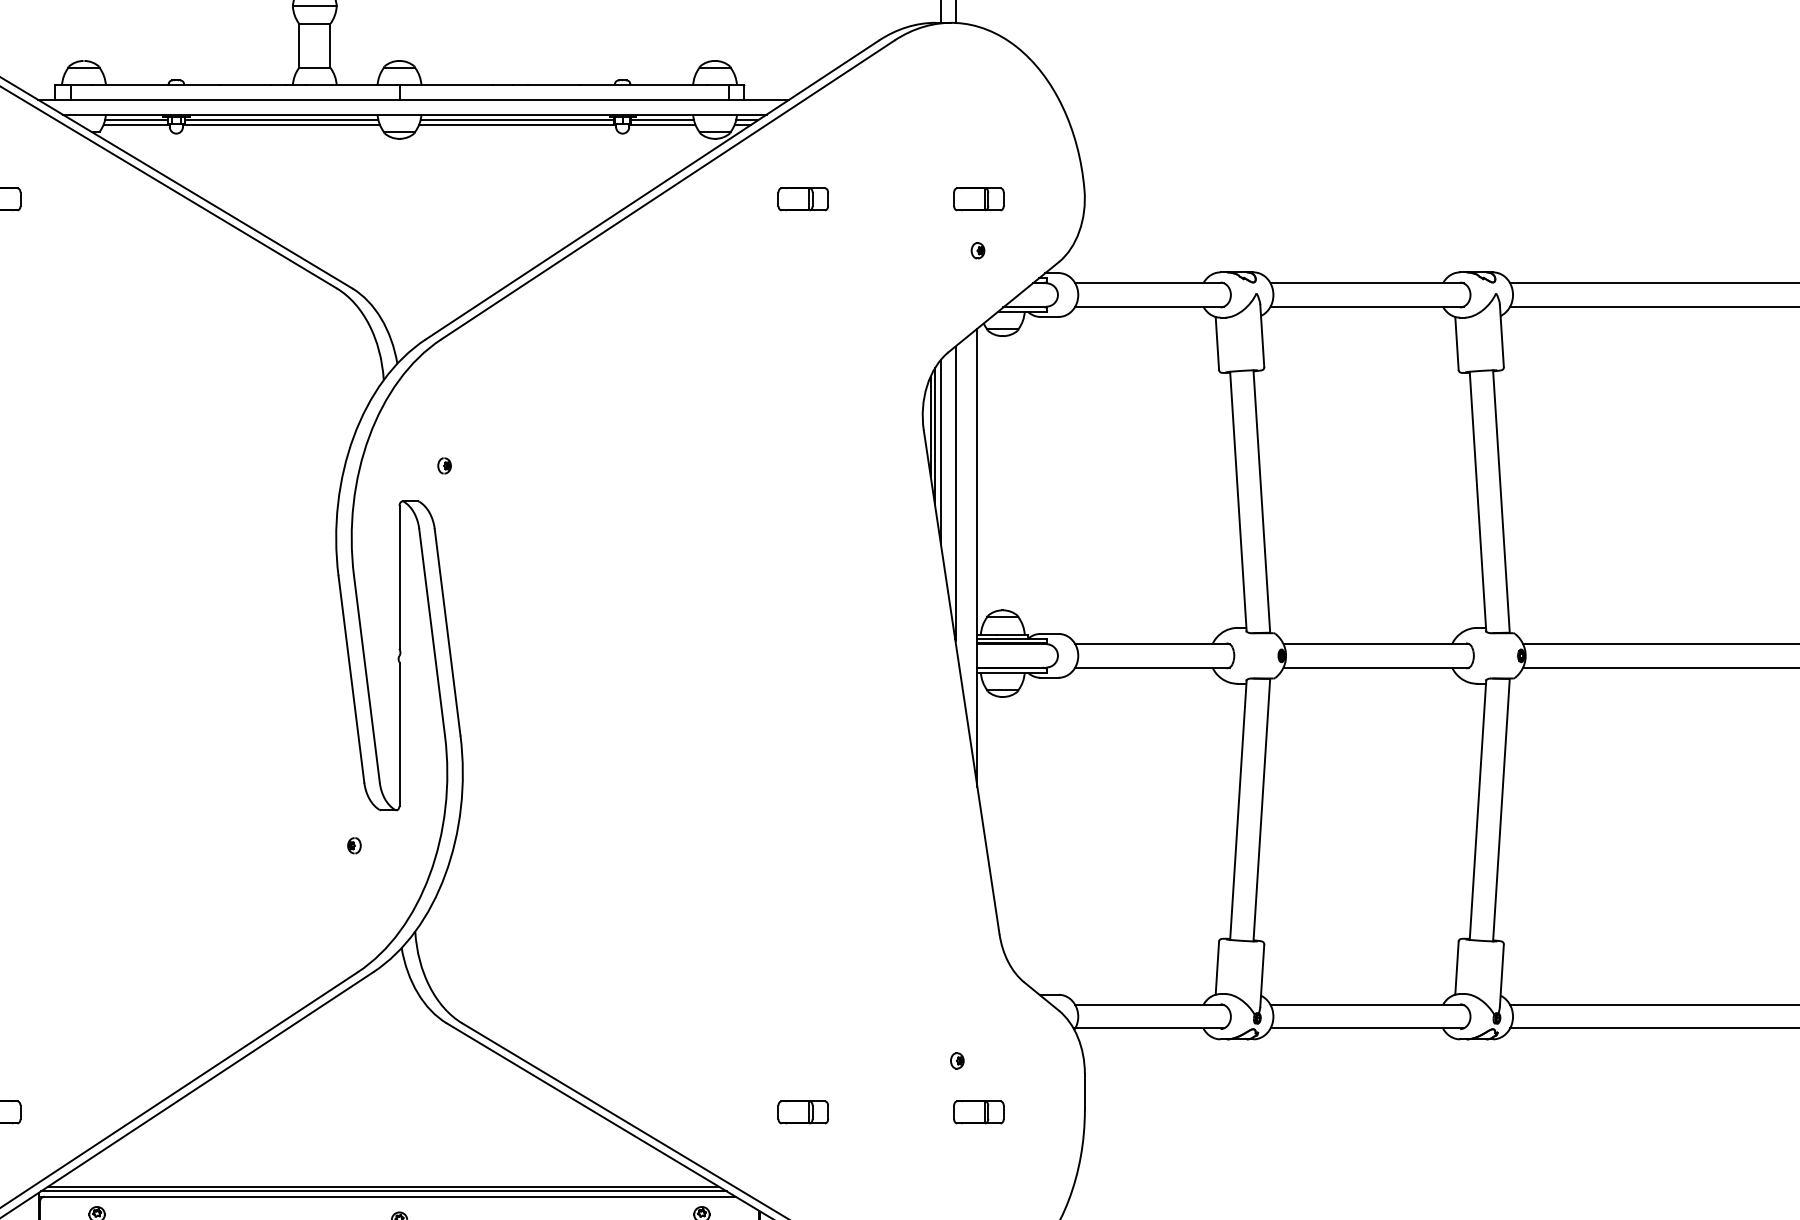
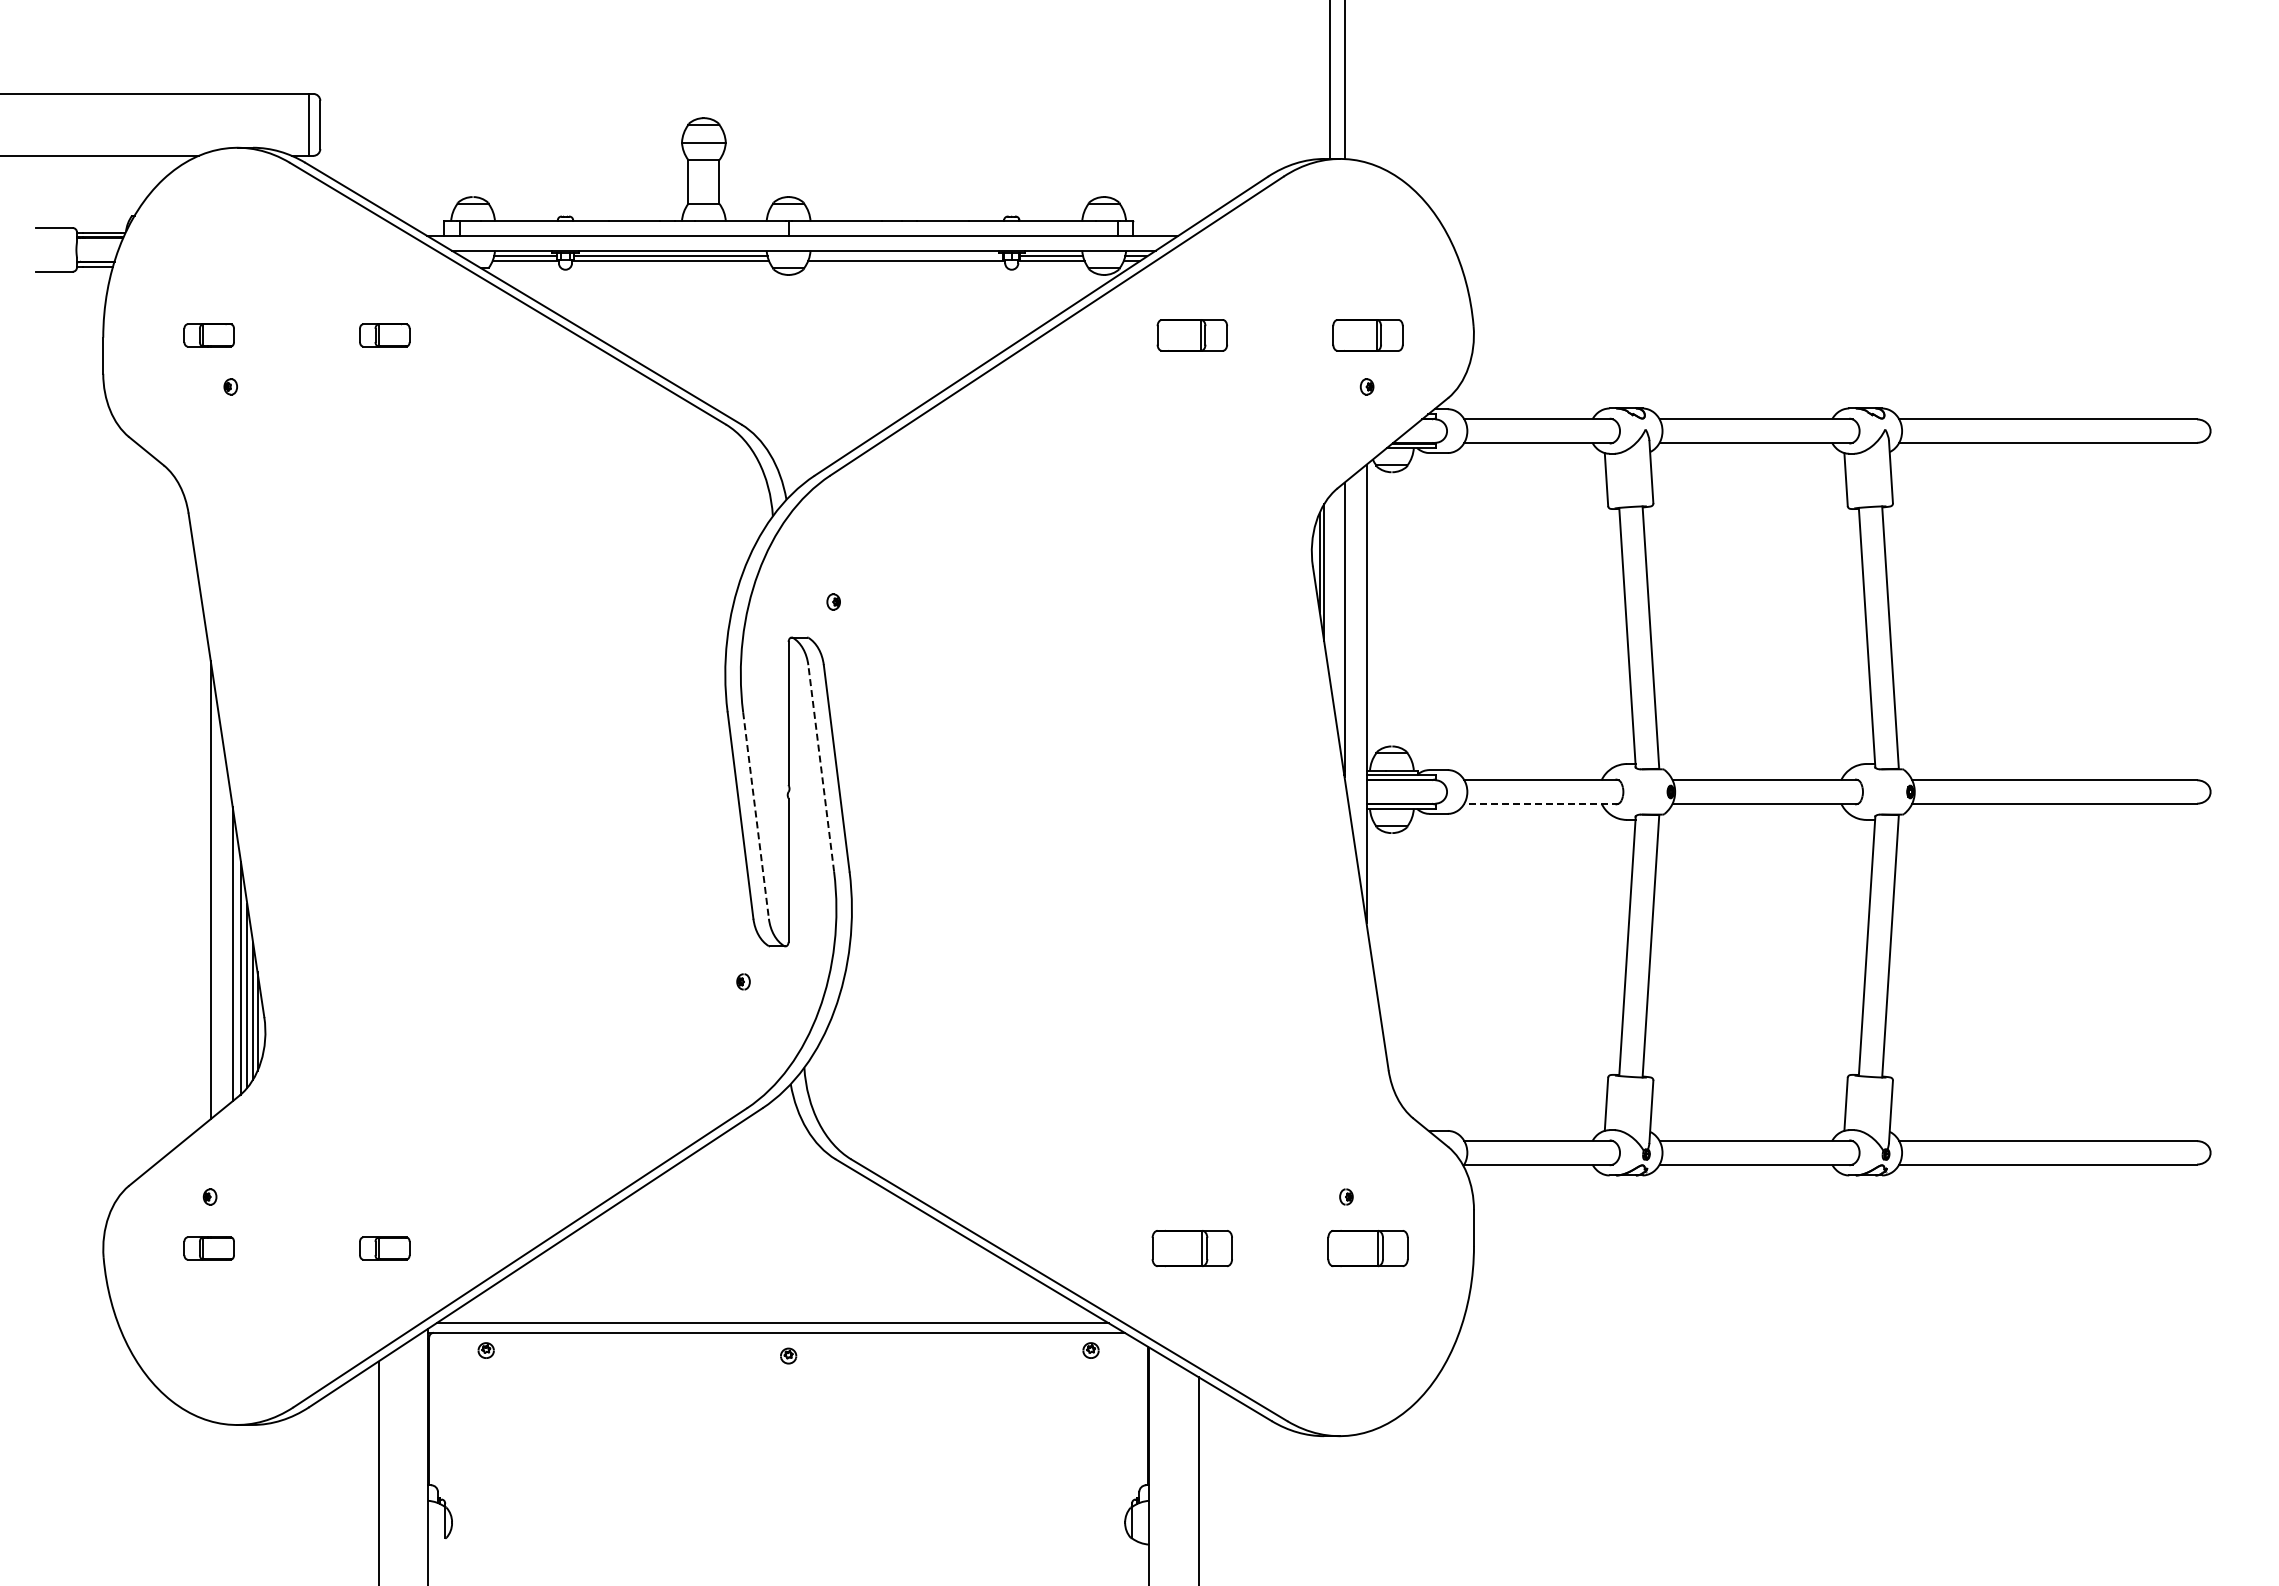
line: (517, 120) -> (906, 256), removed
part: (803, 199) -> (1192, 335), size x1.4
part: (978, 199) -> (1367, 335), size x1.4
line: (940, 451) -> (1329, 587), removed
line: (432, 631) -> (821, 767), solid -> dashed
line: (1152, 667) -> (1541, 803), solid -> dashed
line: (367, 680) -> (756, 816), solid -> dashed
part: (803, 1112) -> (1192, 1248), size x1.6
part: (978, 1112) -> (1367, 1248), size x1.6
line: (383, 1191) -> (772, 1327), removed

